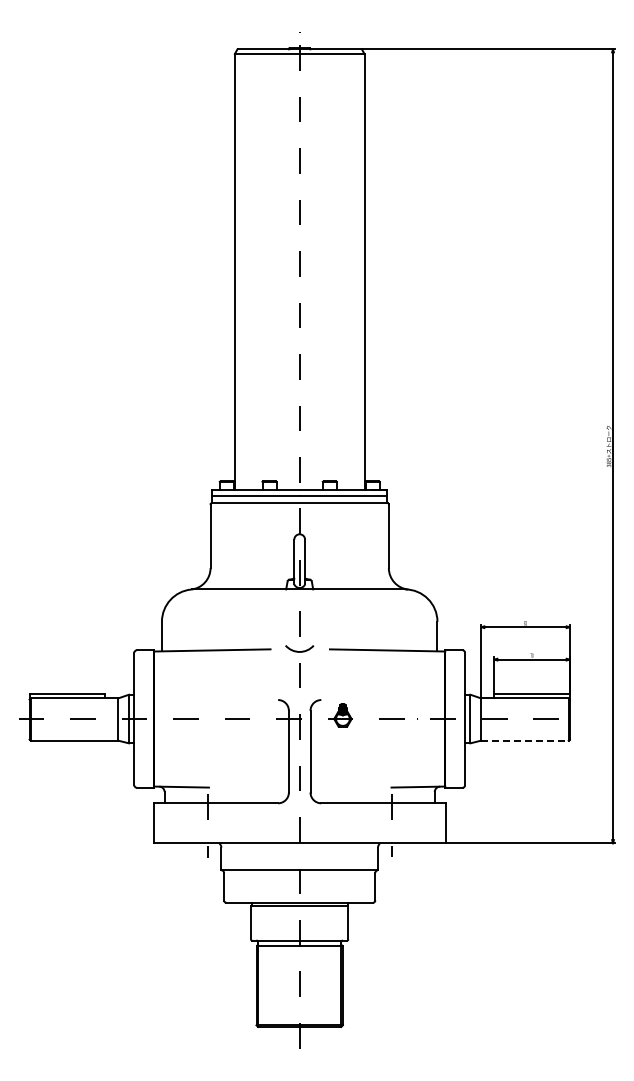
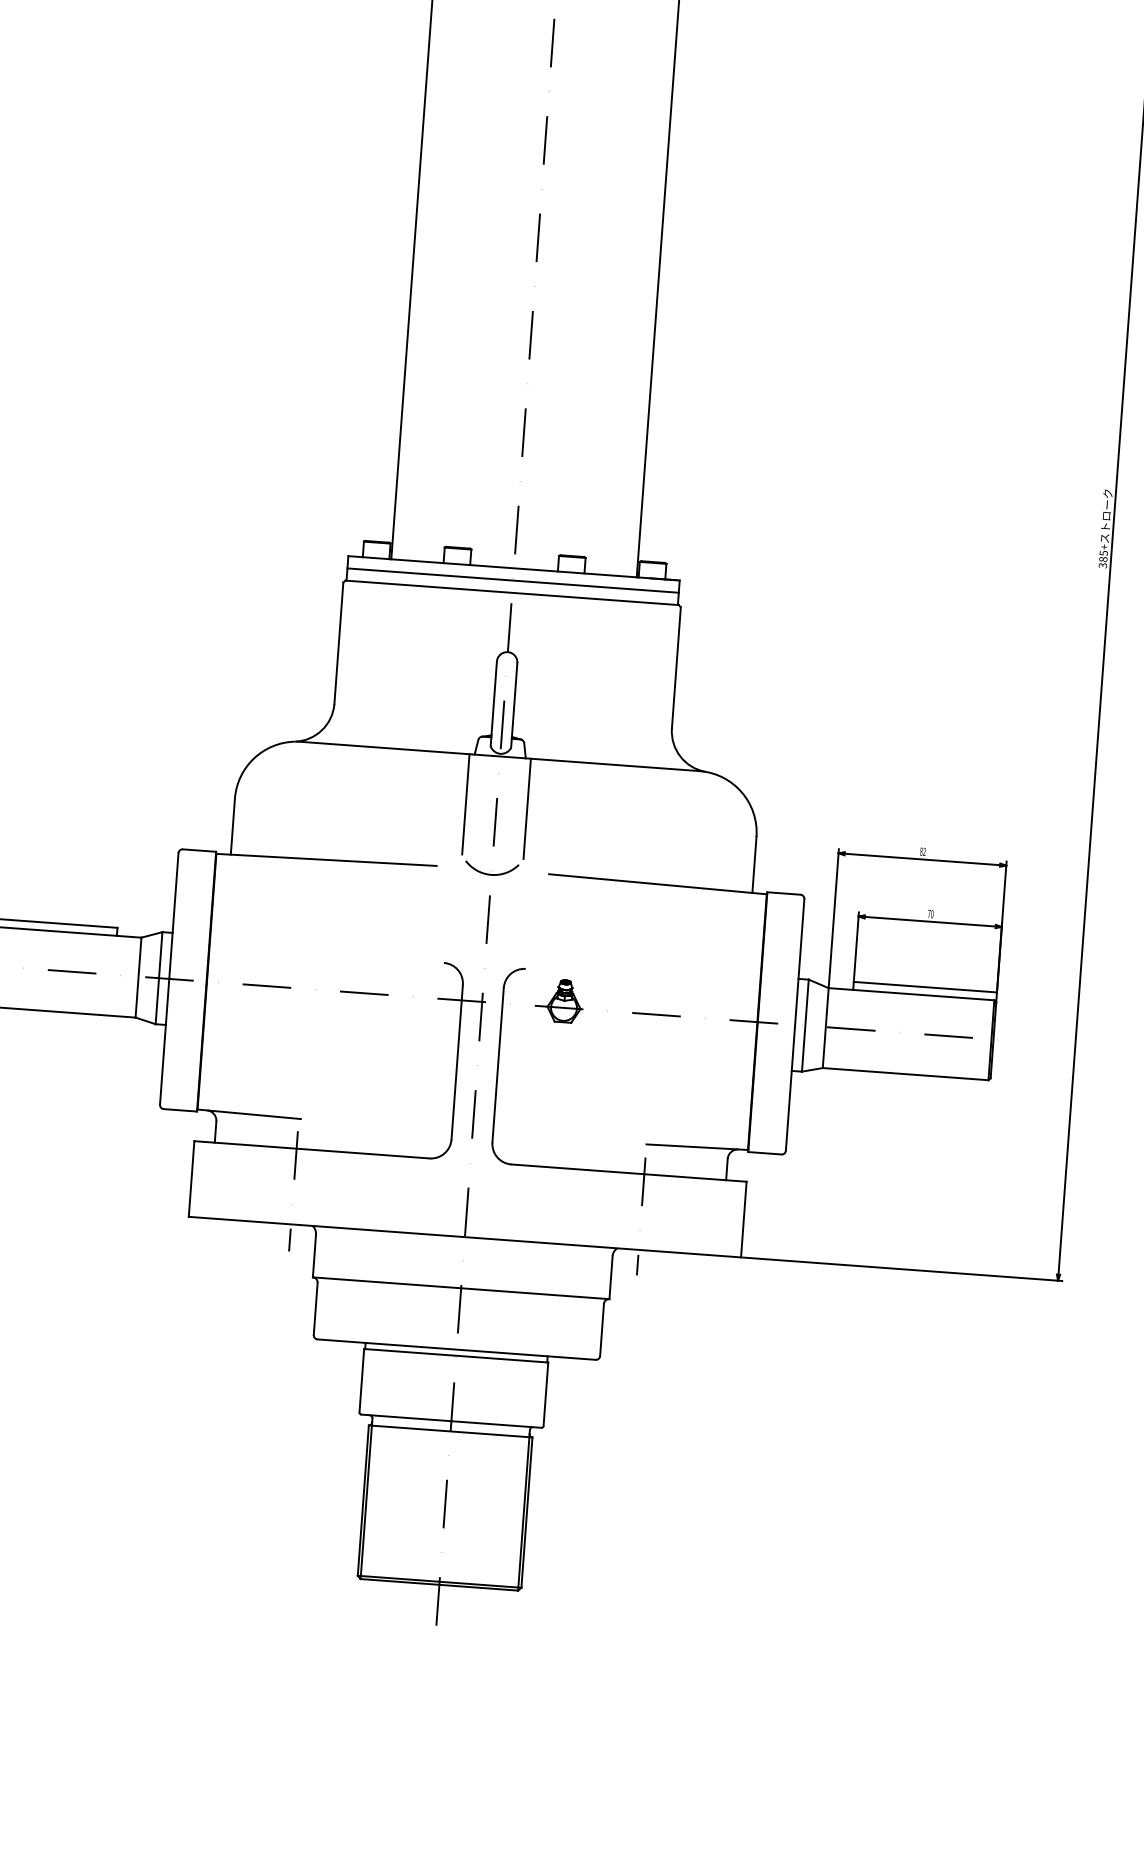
line: (283, 615) -> (465, 803), added
line: (315, 615) -> (526, 808), added
line: (524, 740) -> (904, 1073), dashed -> solid

